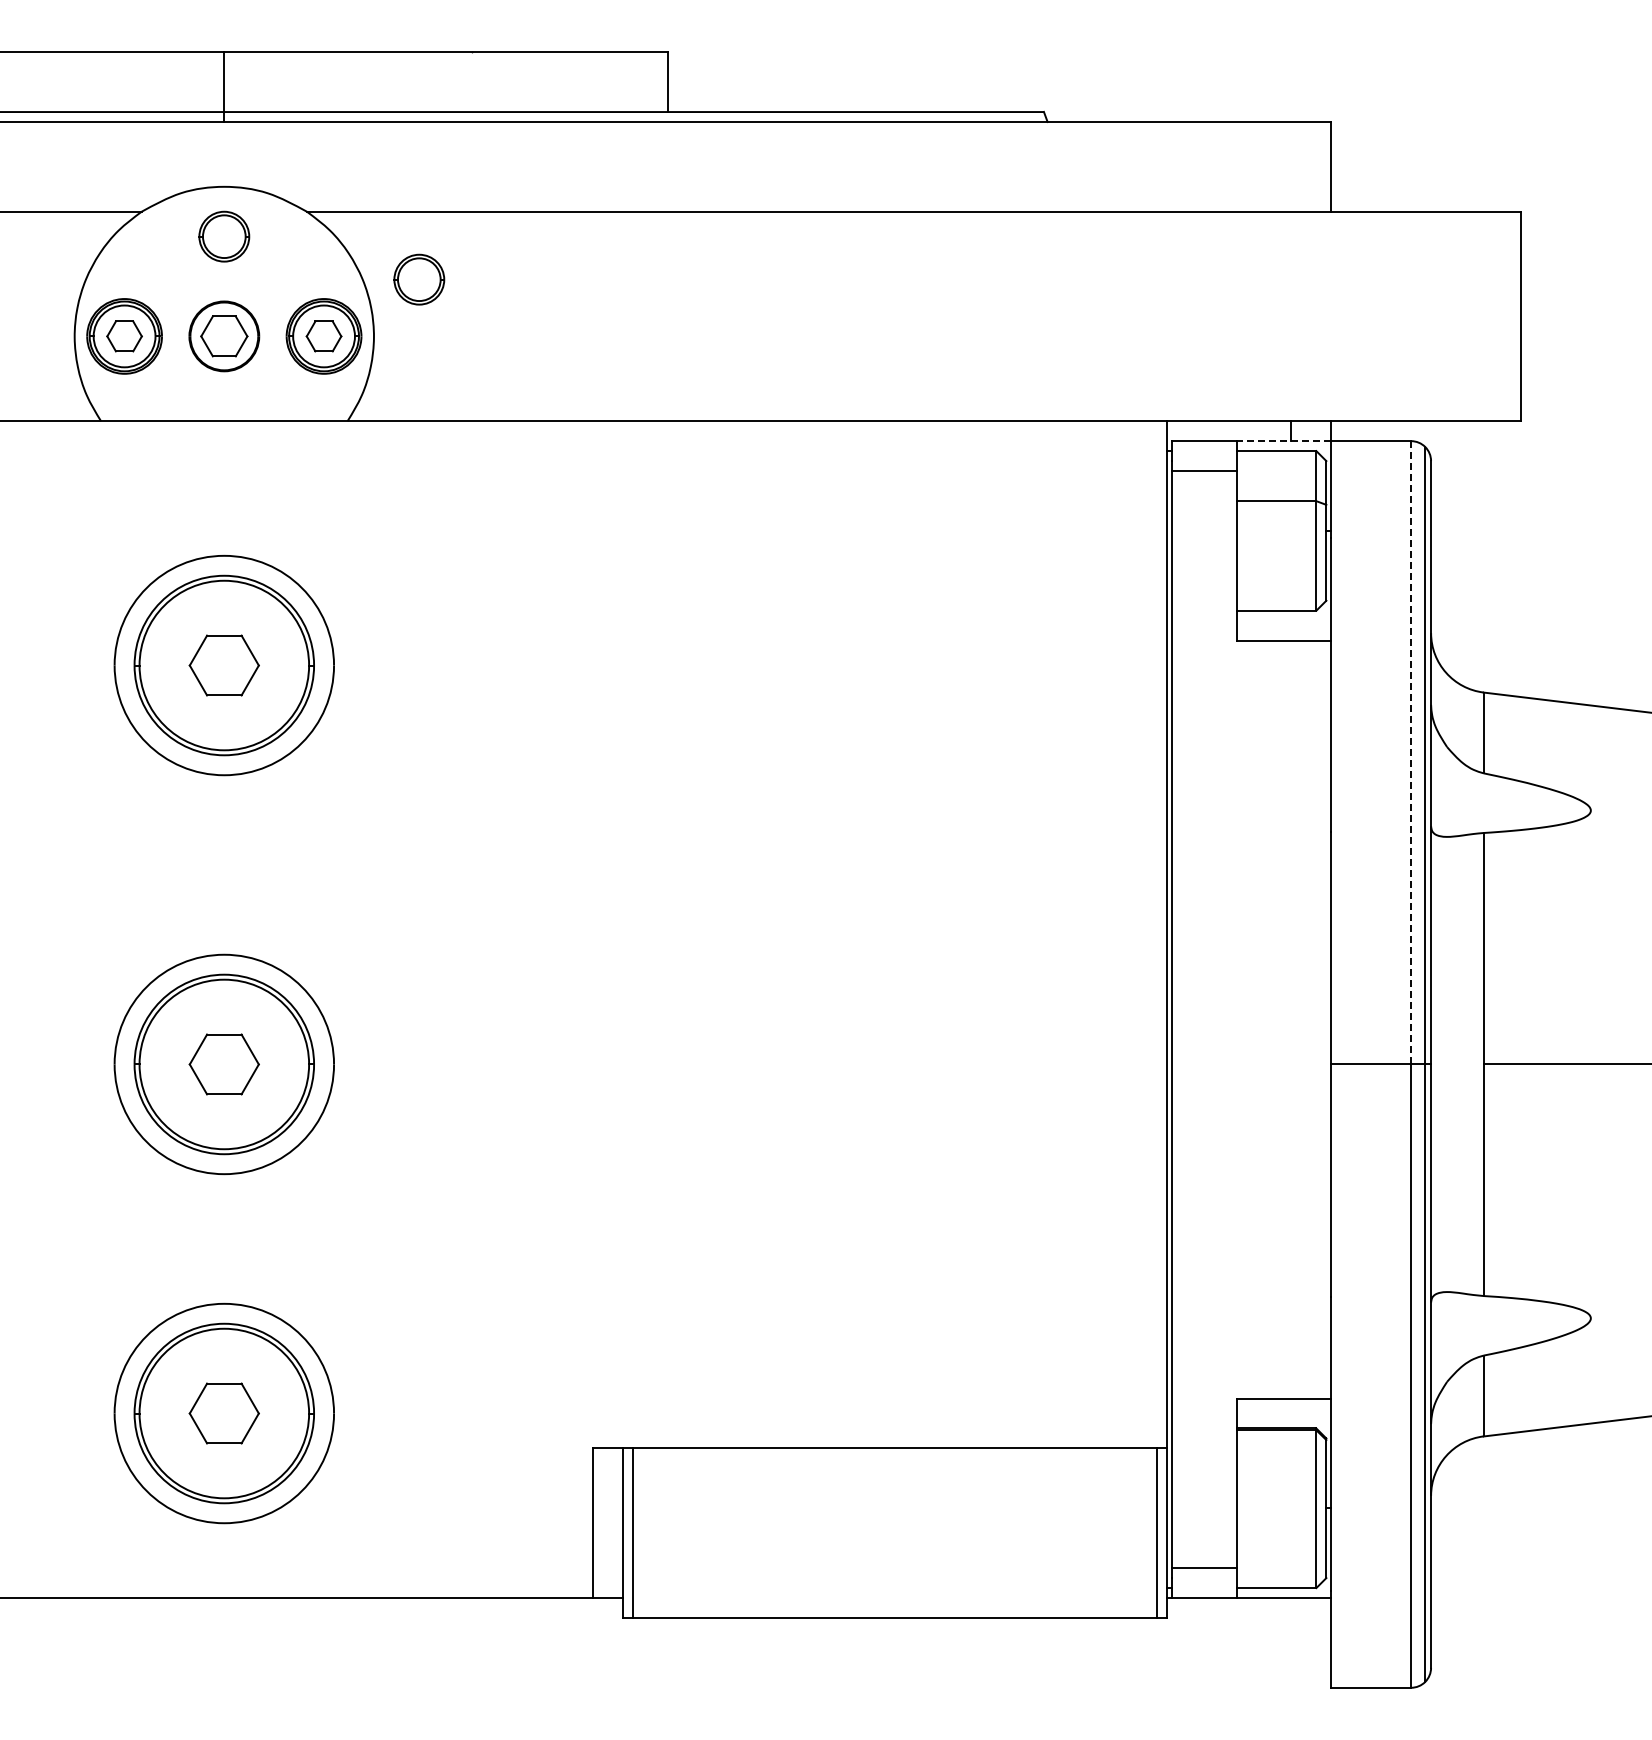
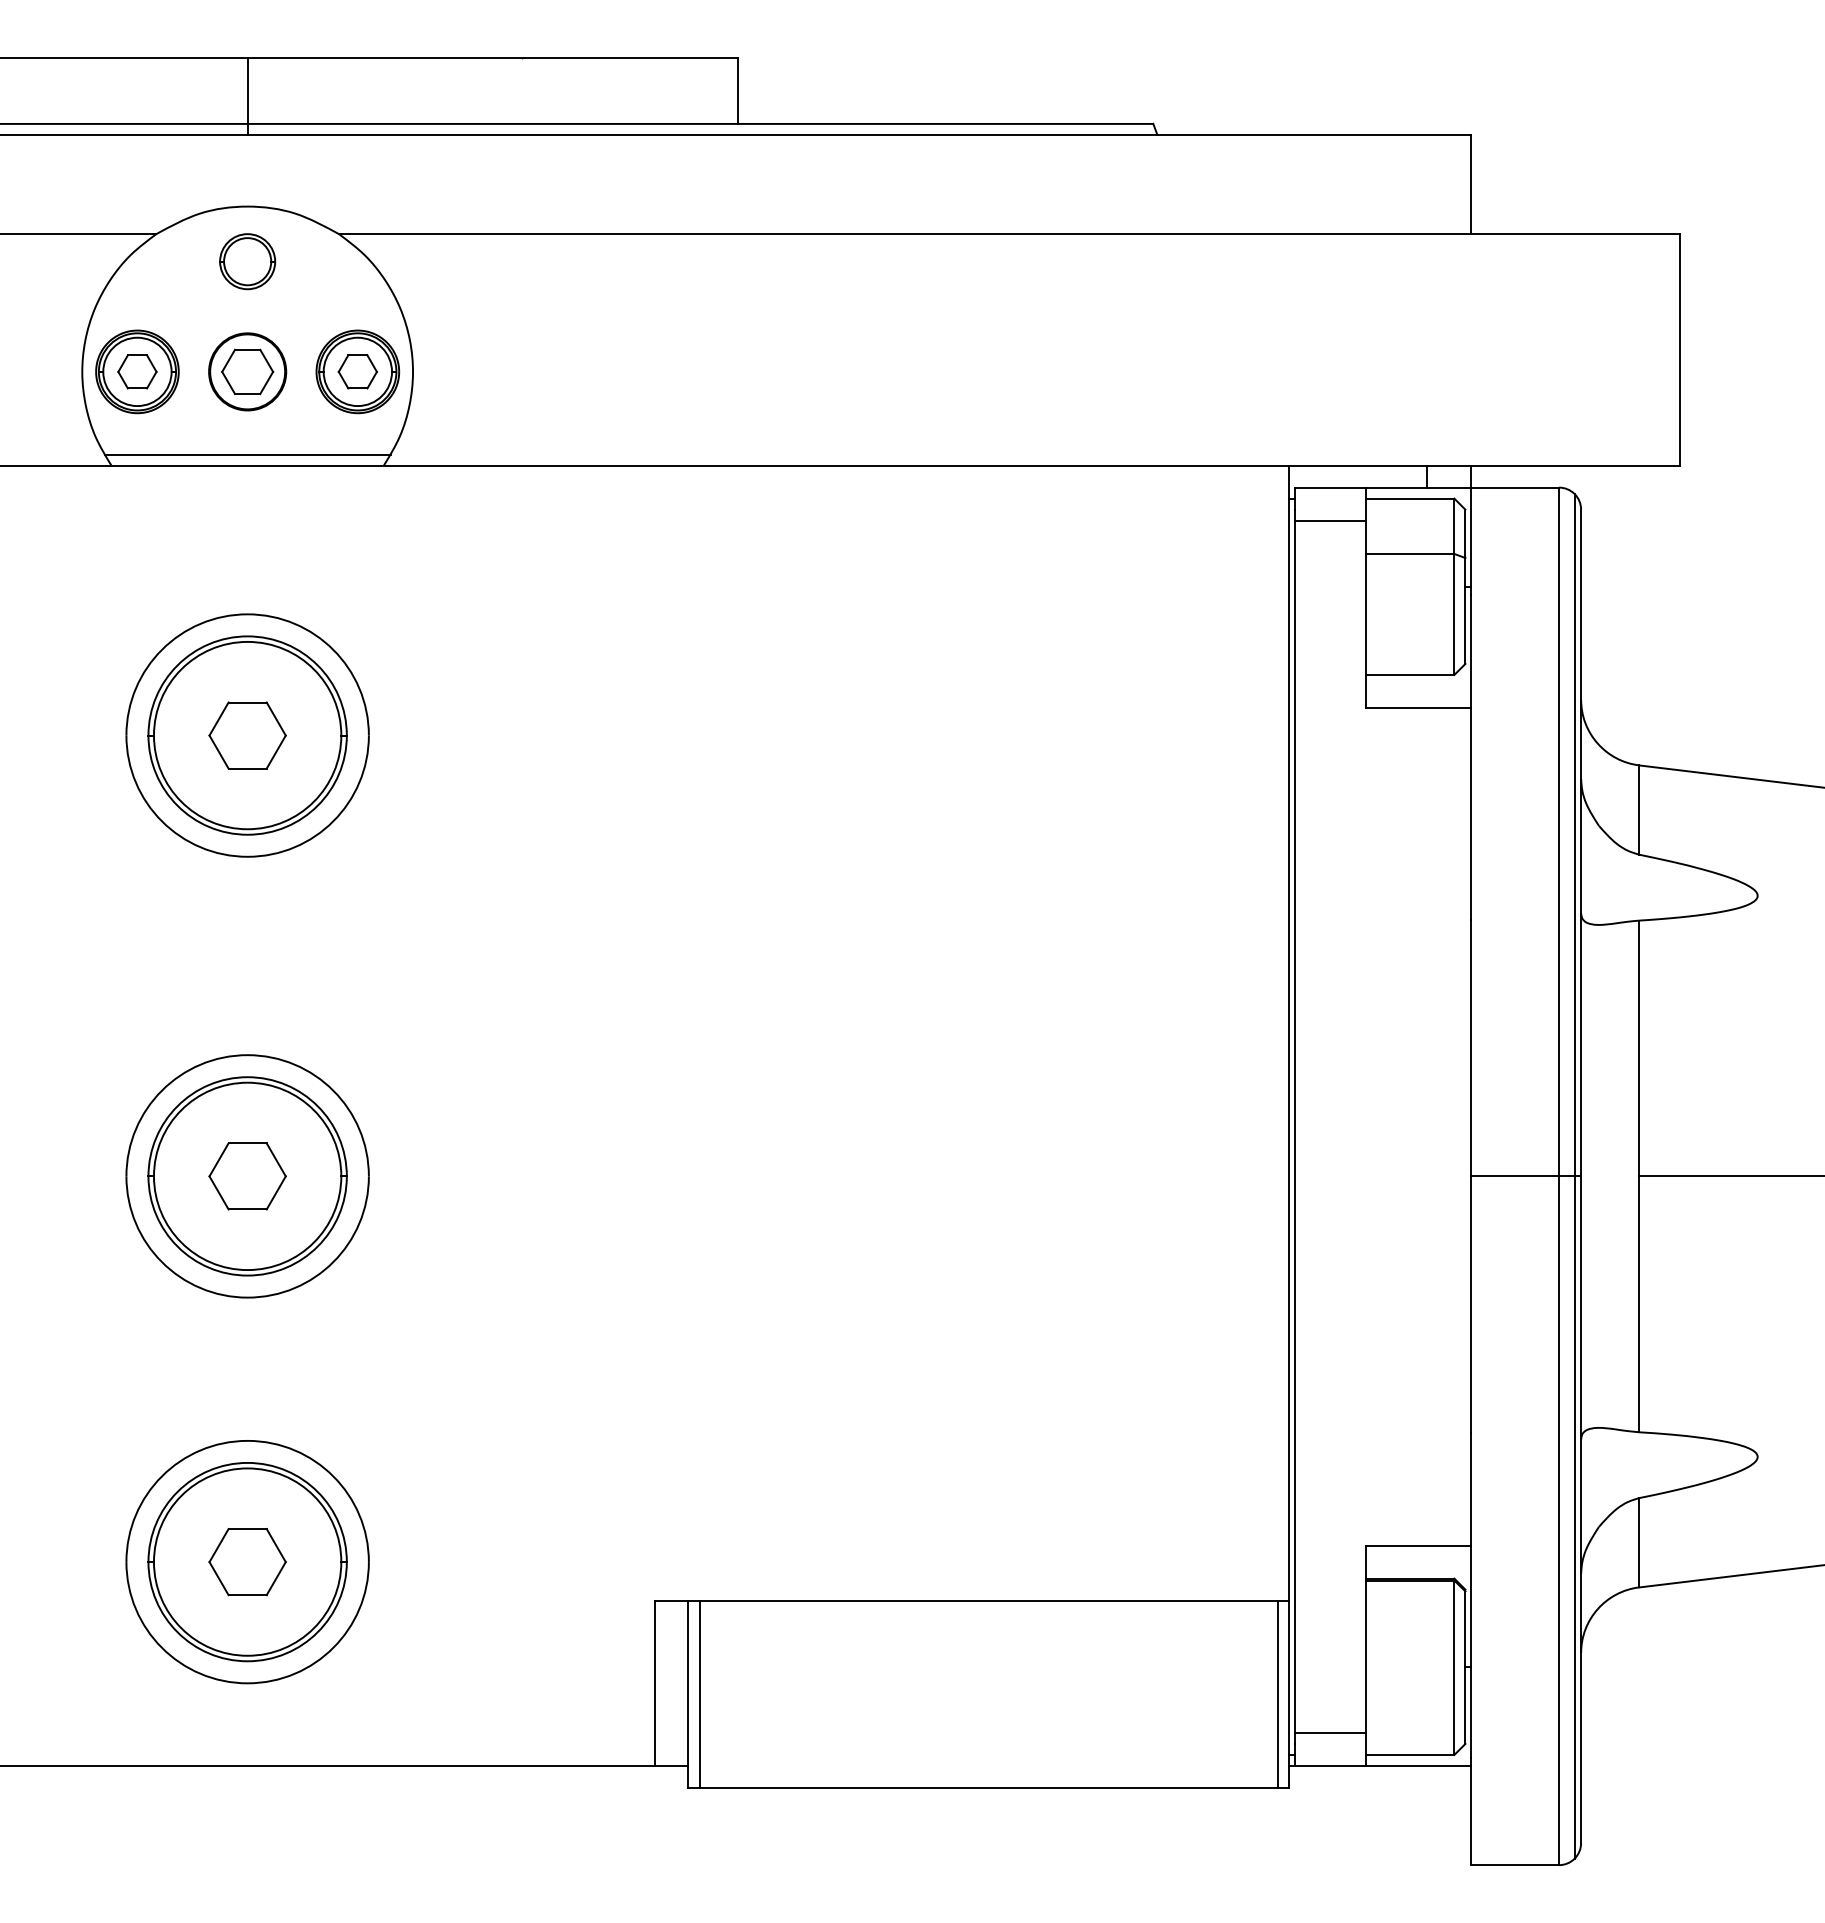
part: (419, 279) -> (463, 308), removed
line: (223, 411) -> (246, 454), added
line: (1283, 441) -> (1418, 488), dashed -> solid
line: (1411, 752) -> (1559, 831), dashed -> solid

